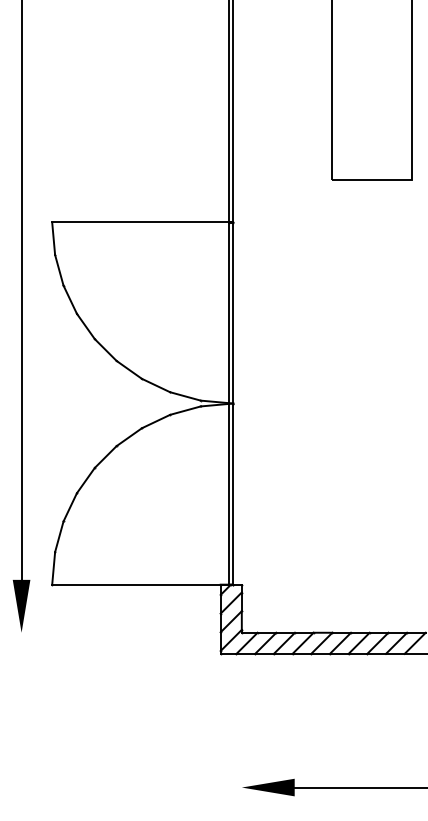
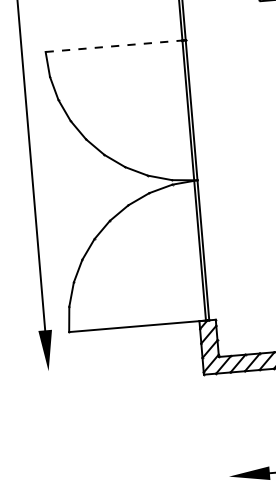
line: (142, 222) -> (115, 46), solid -> dashed

